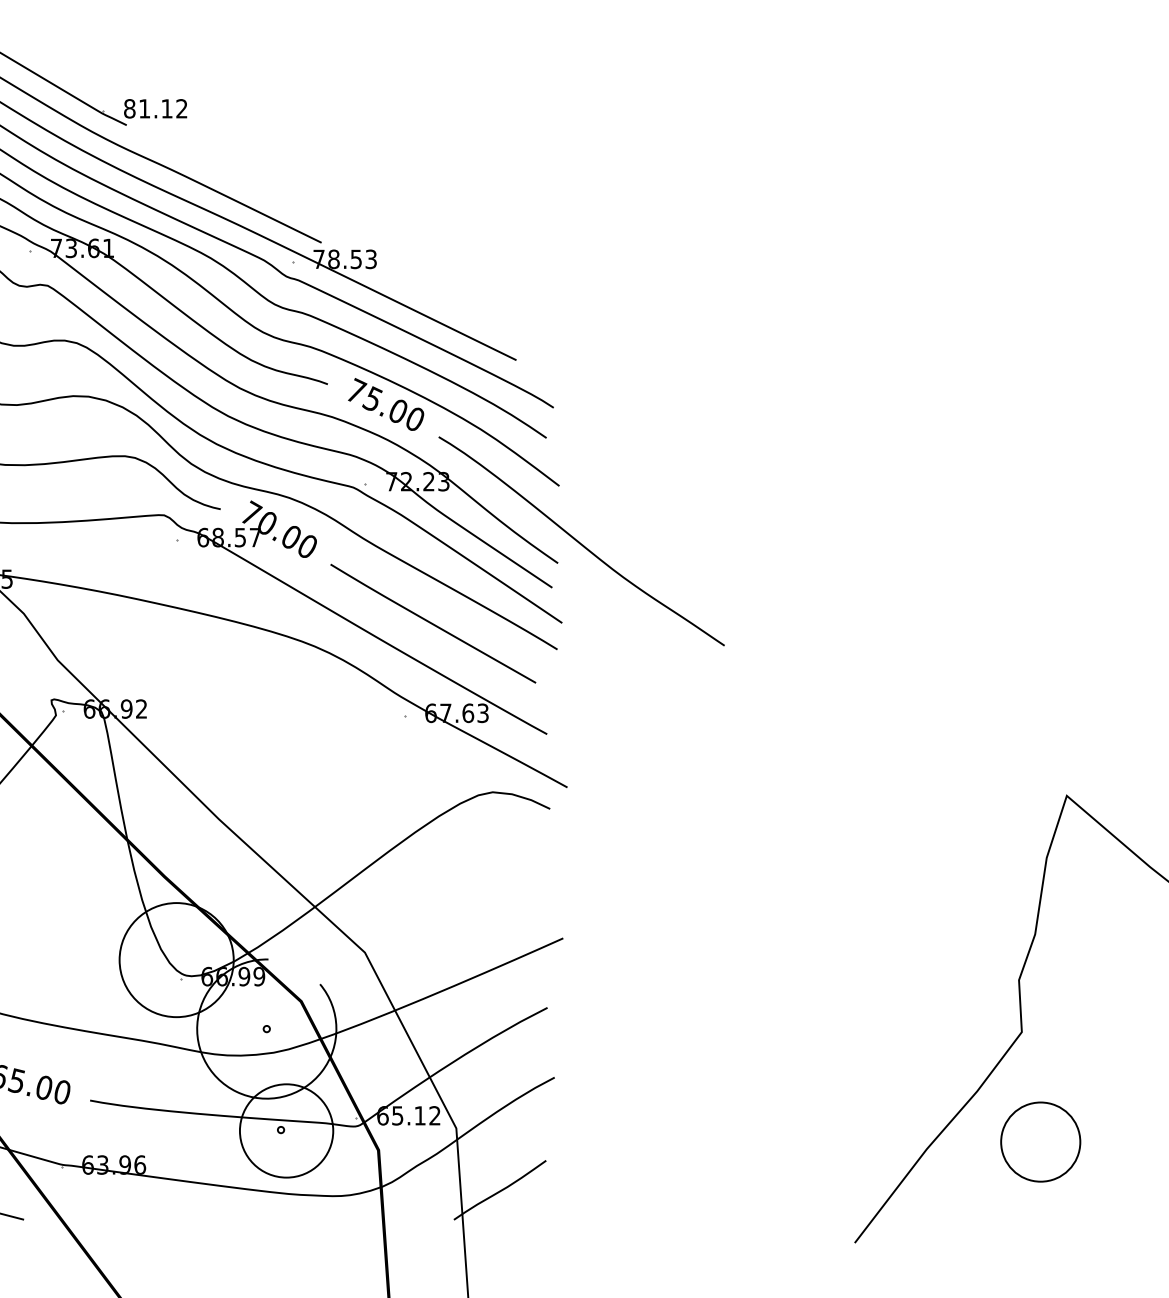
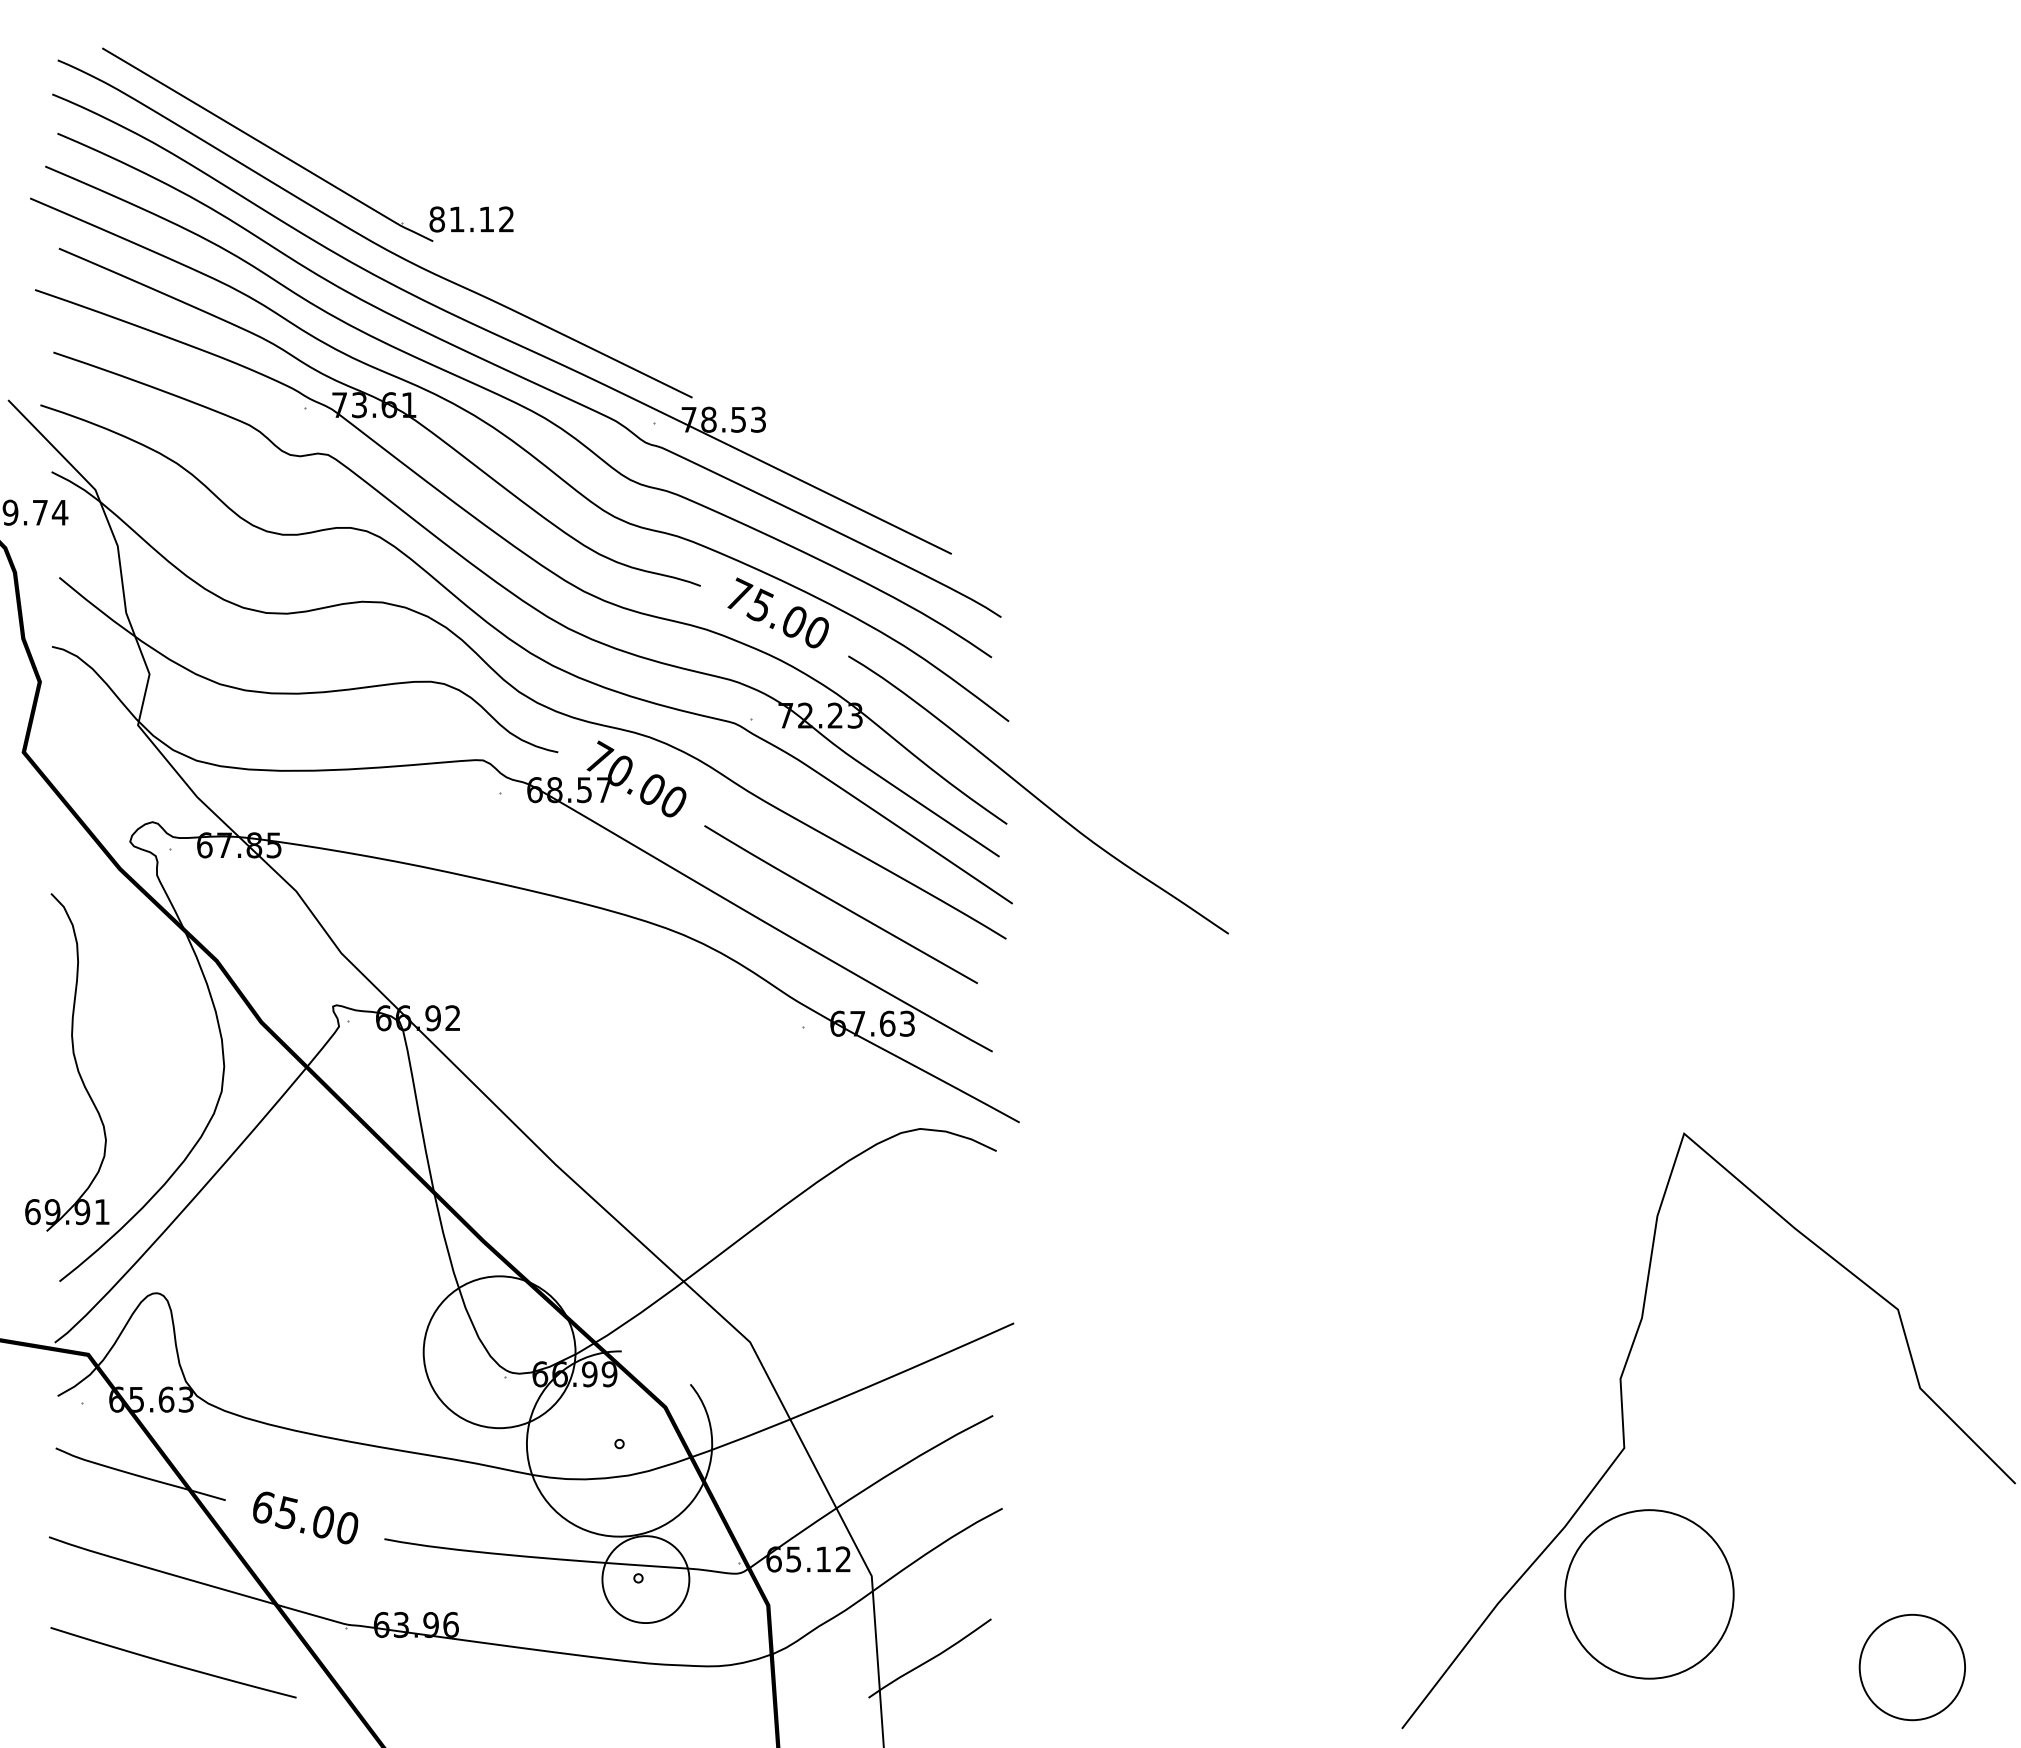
circle: (286, 1130) -> (645, 1579), size x0.7
circle: (1040, 1142) -> (1649, 1594), size x1.6

